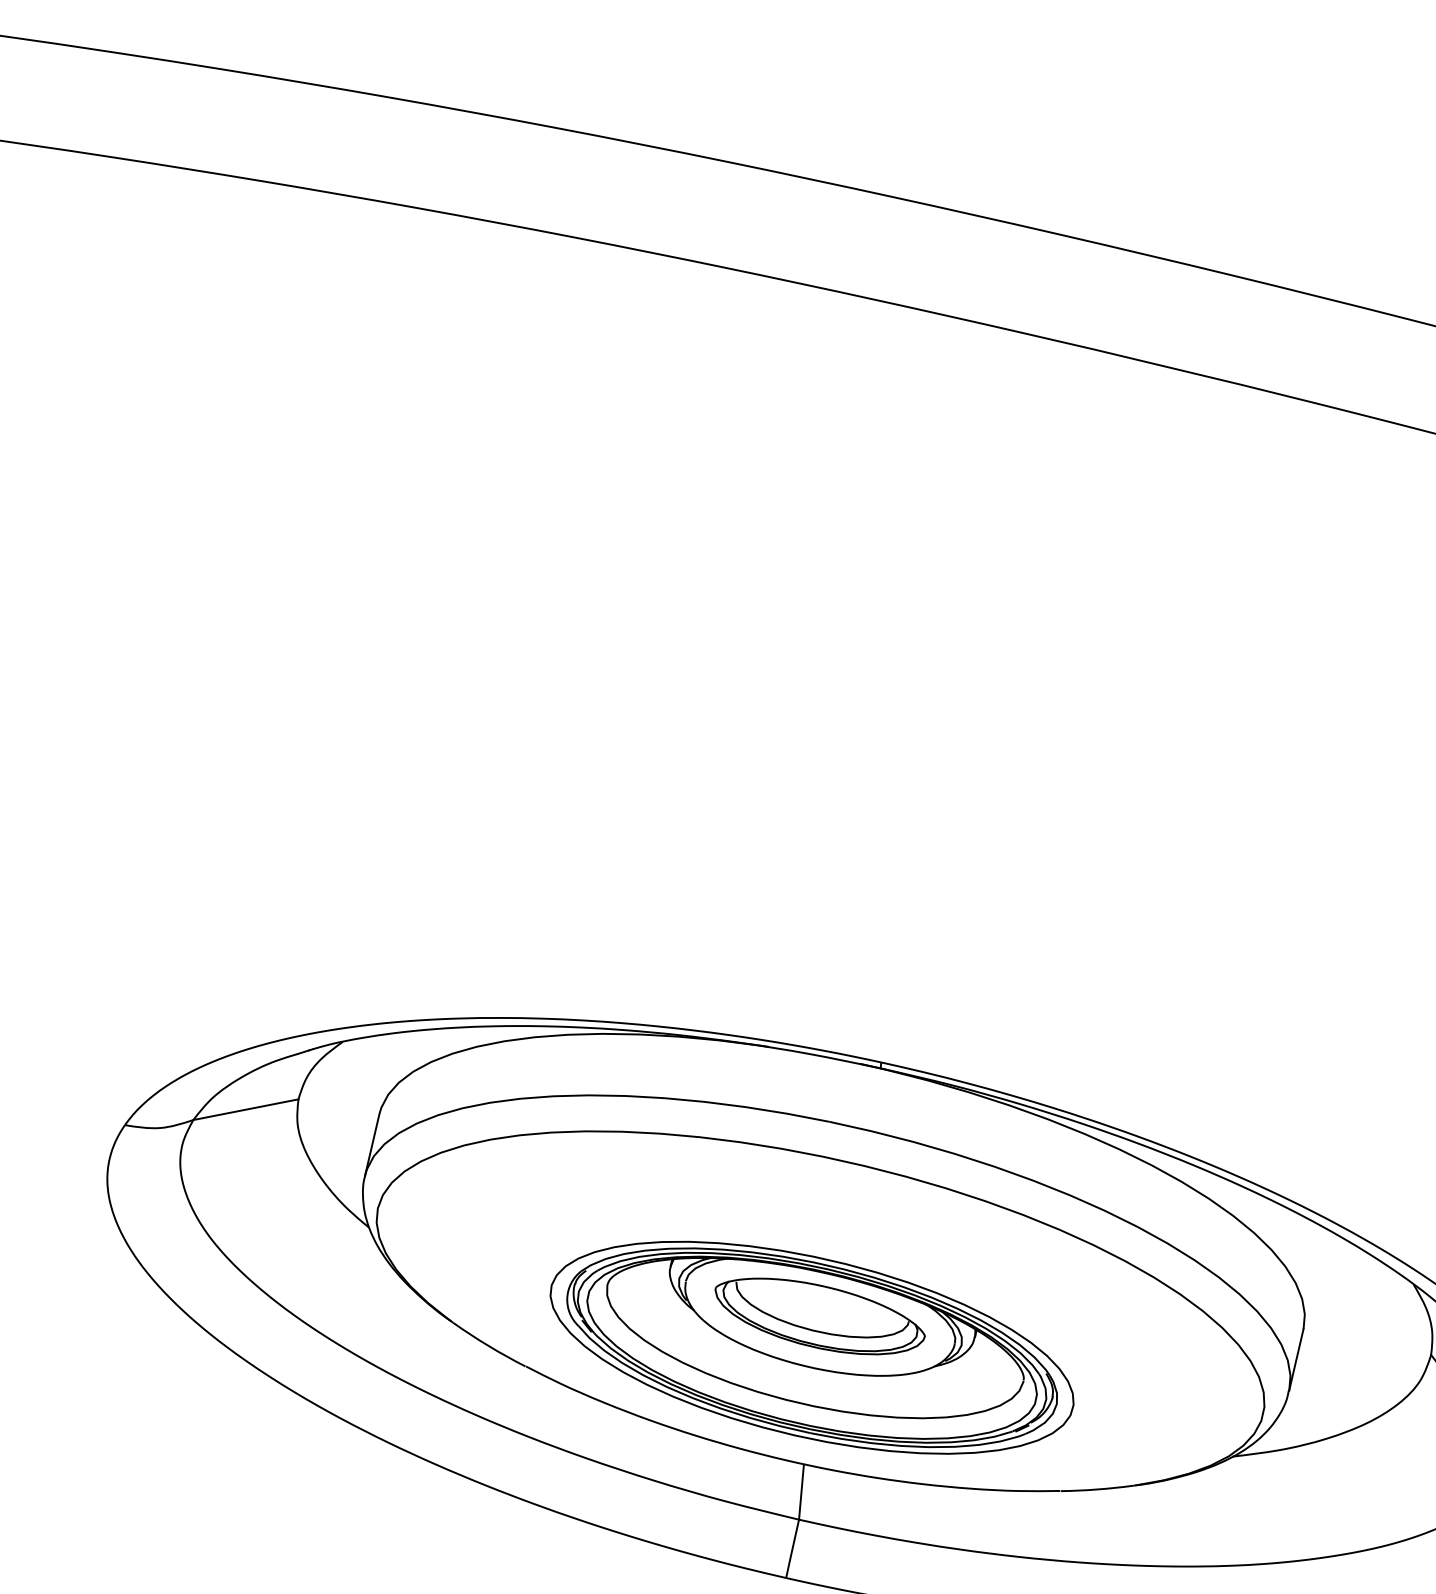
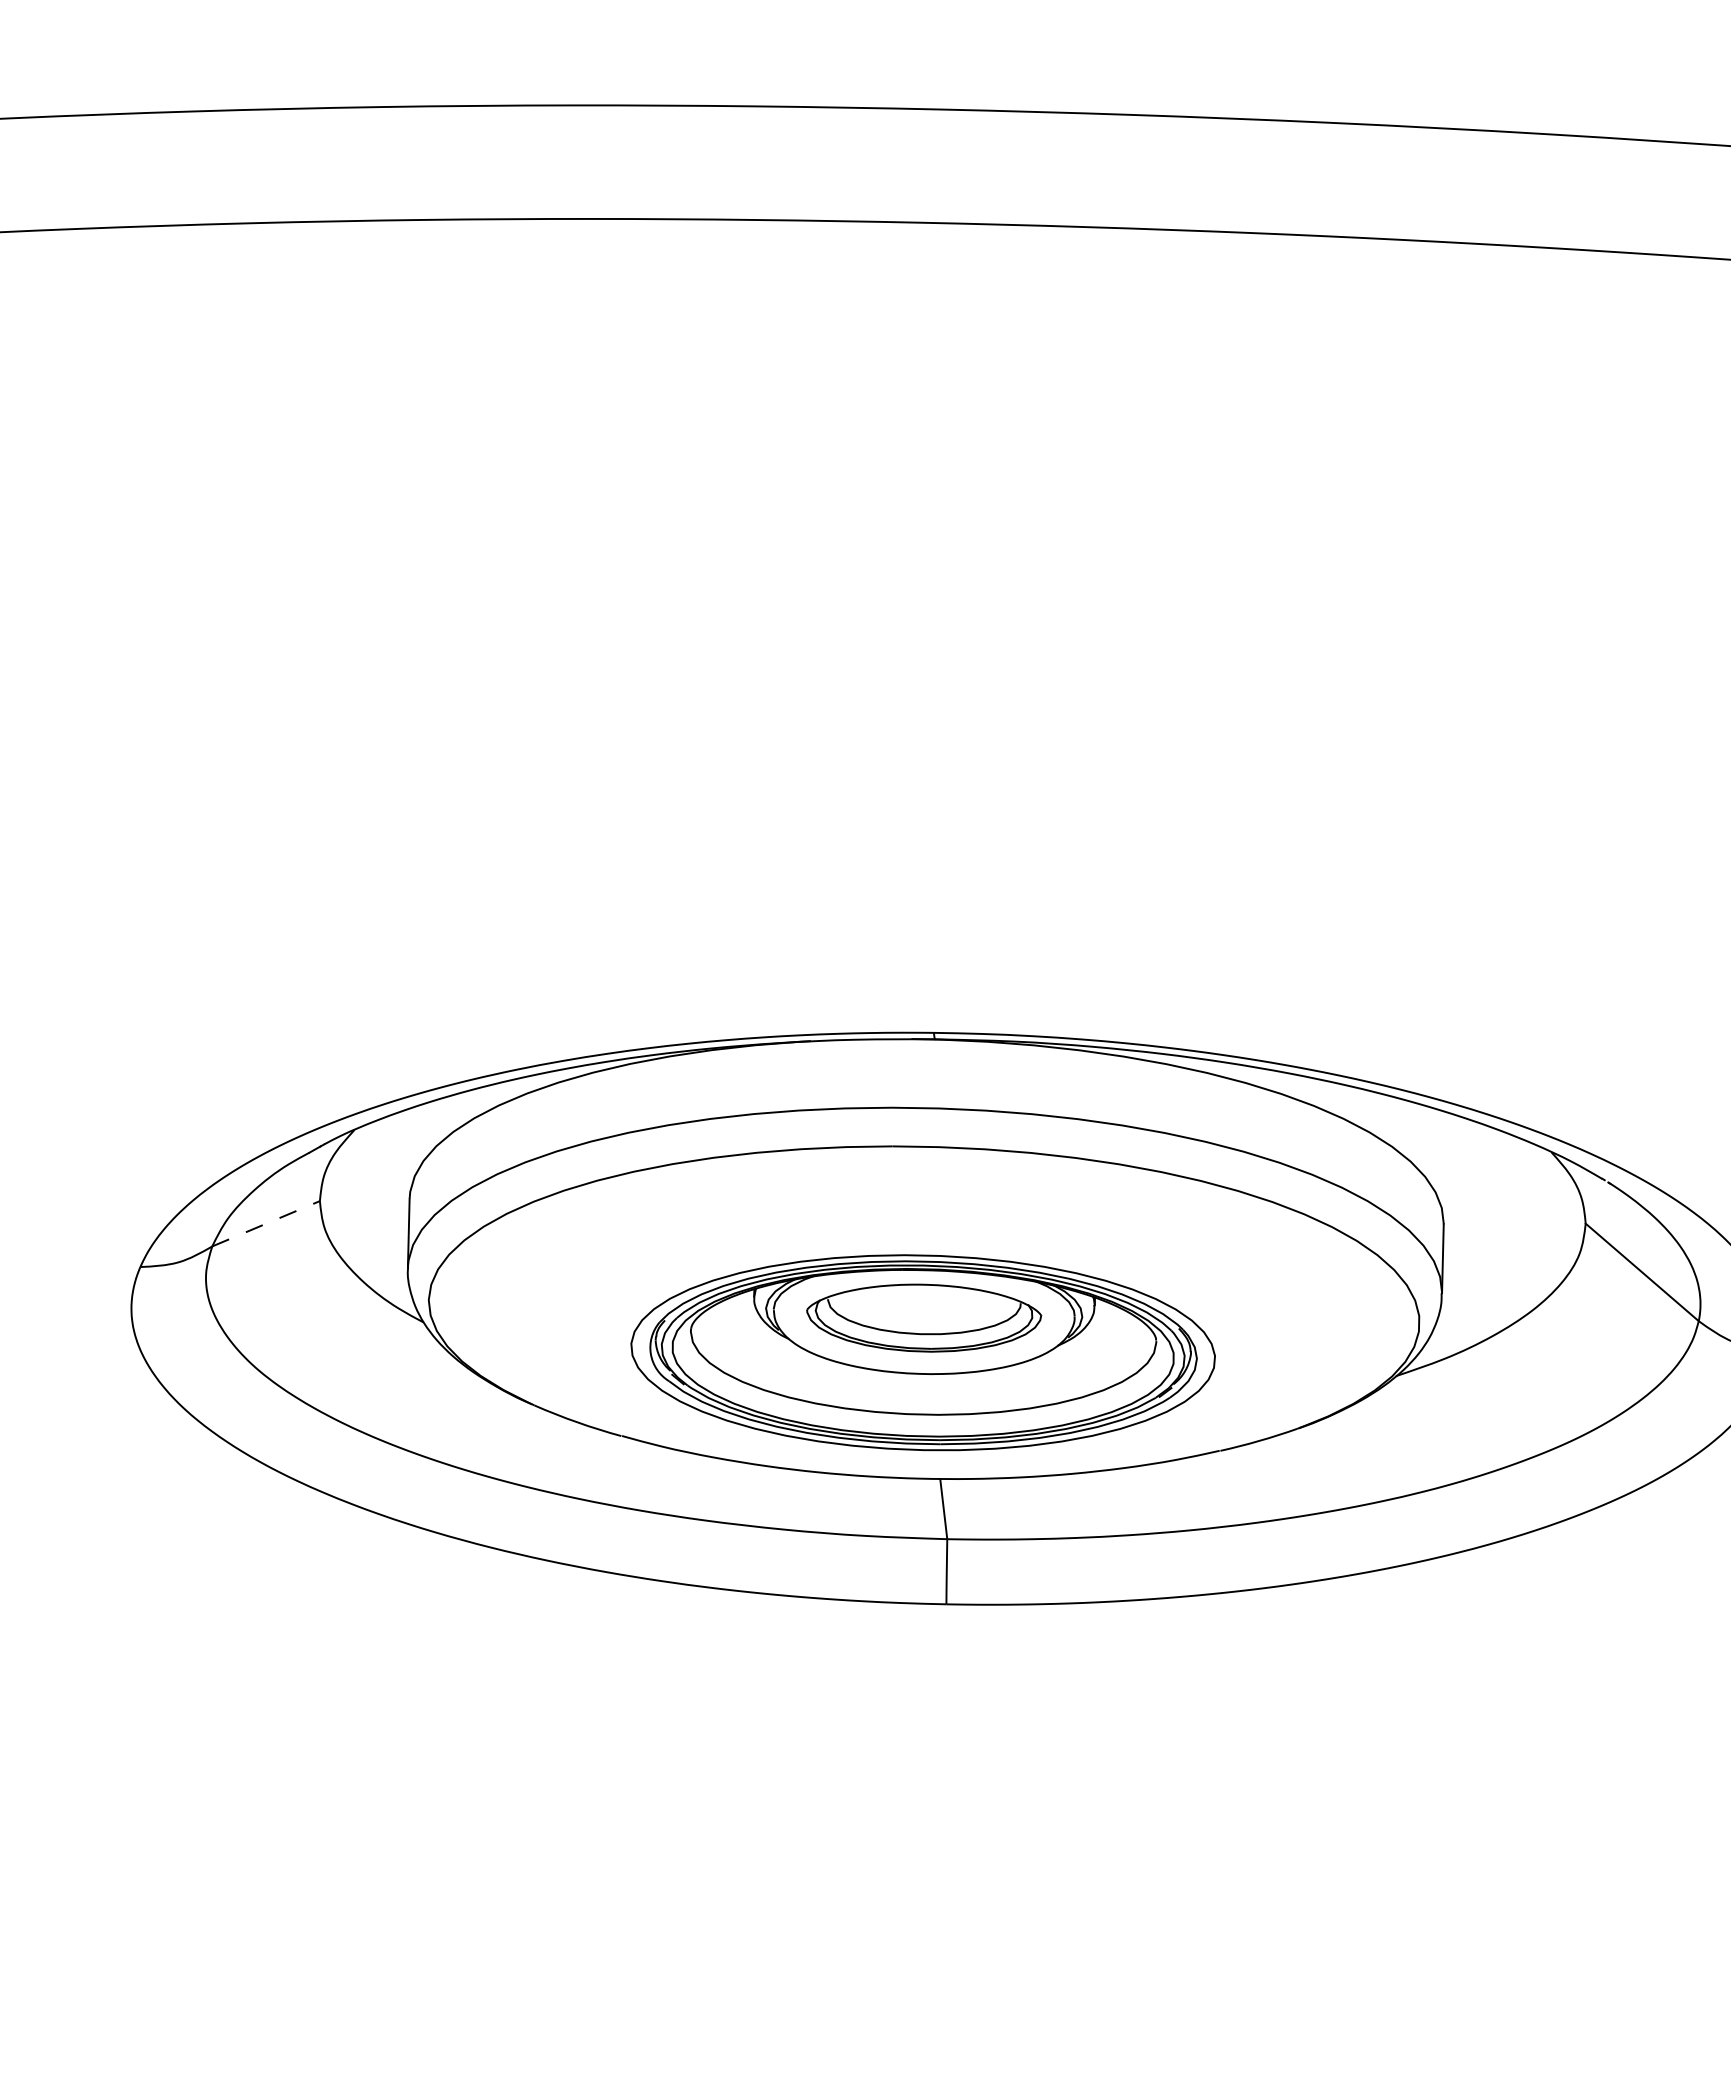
line: (246, 1109) -> (266, 1223), solid -> dashed

